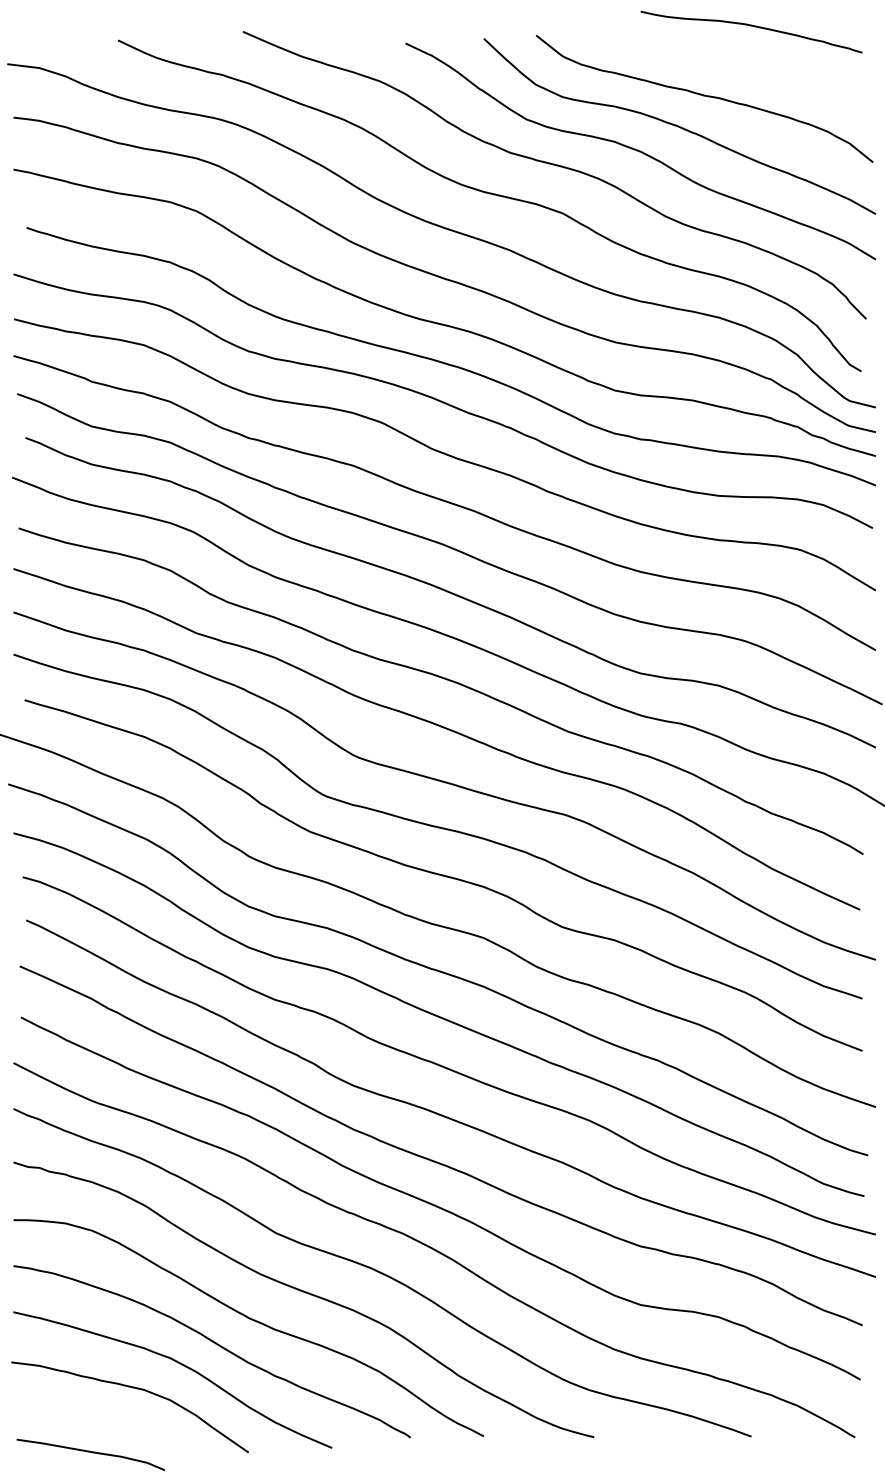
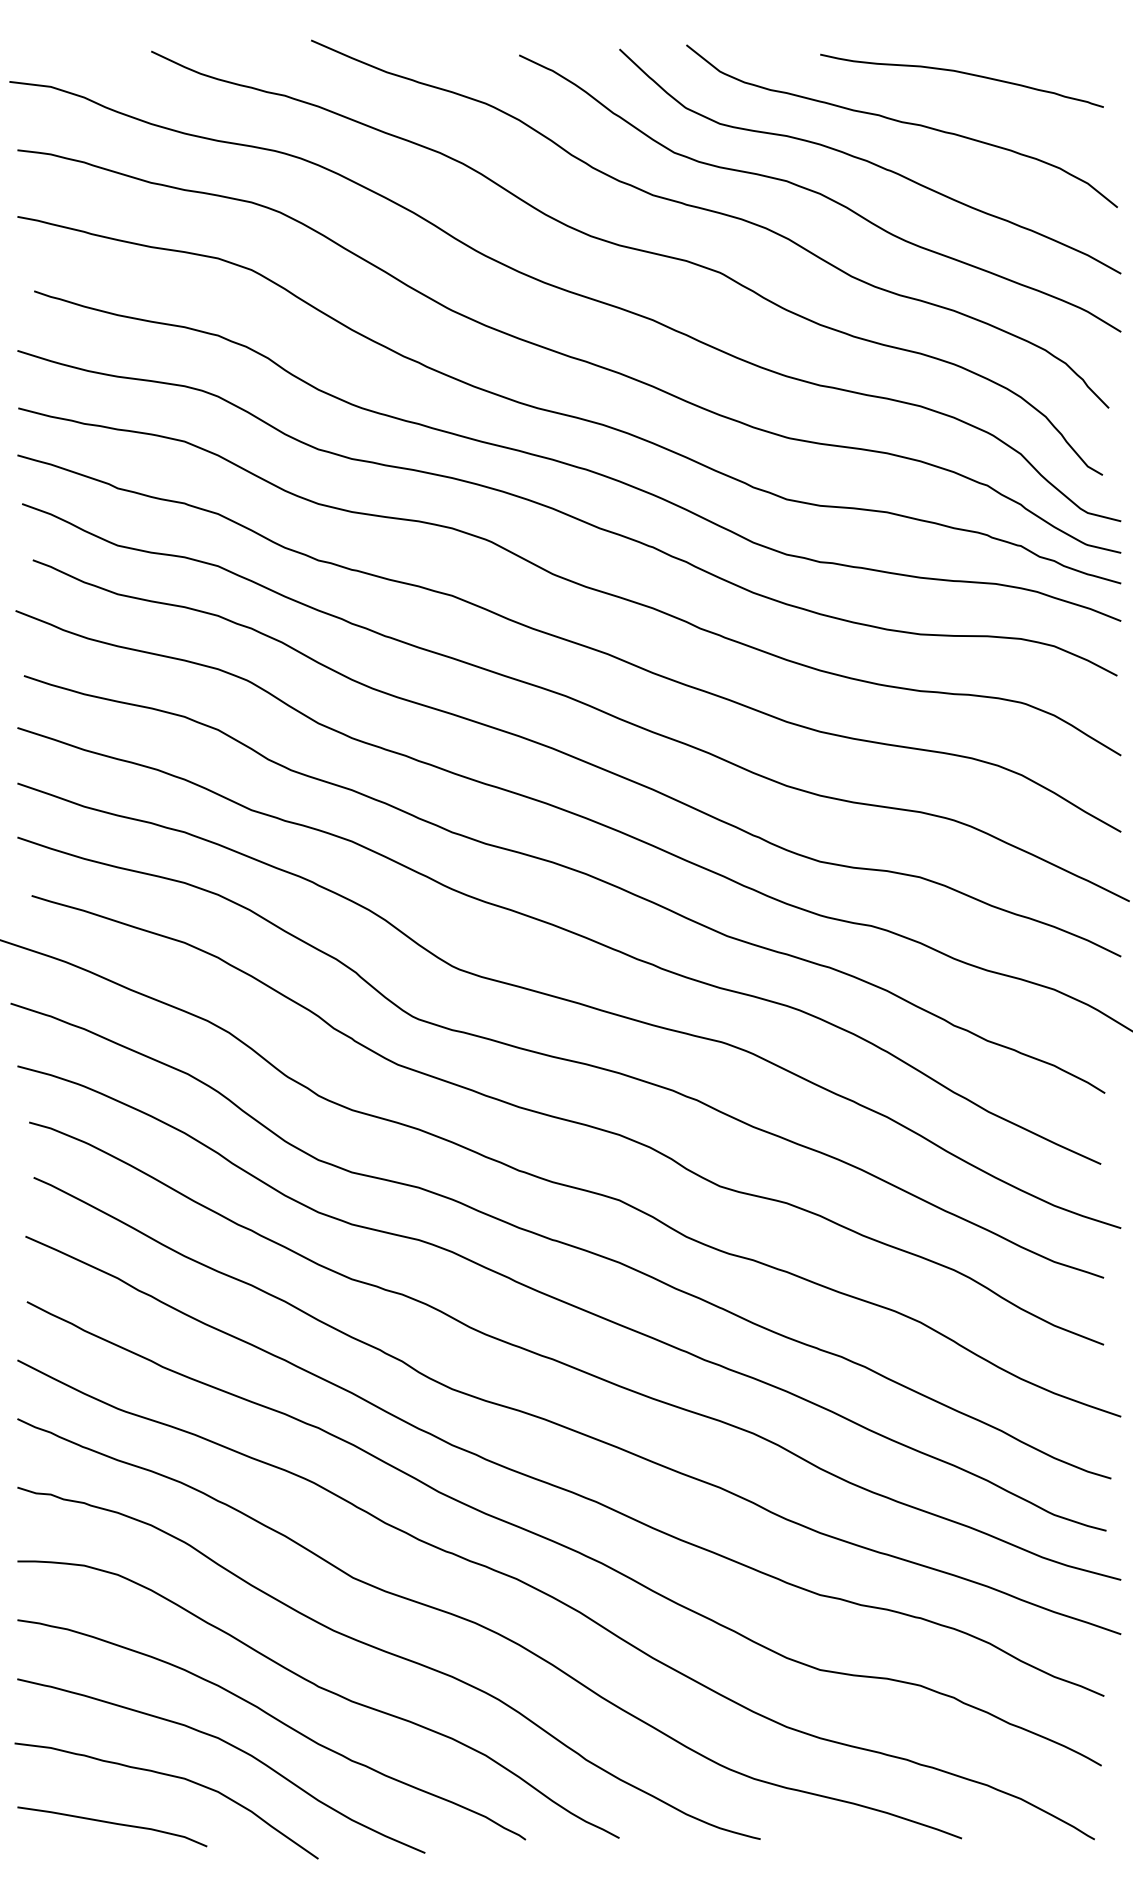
curve: (751, 26) -> (961, 73), moved
curve: (91, 1453) -> (113, 1824), moved

